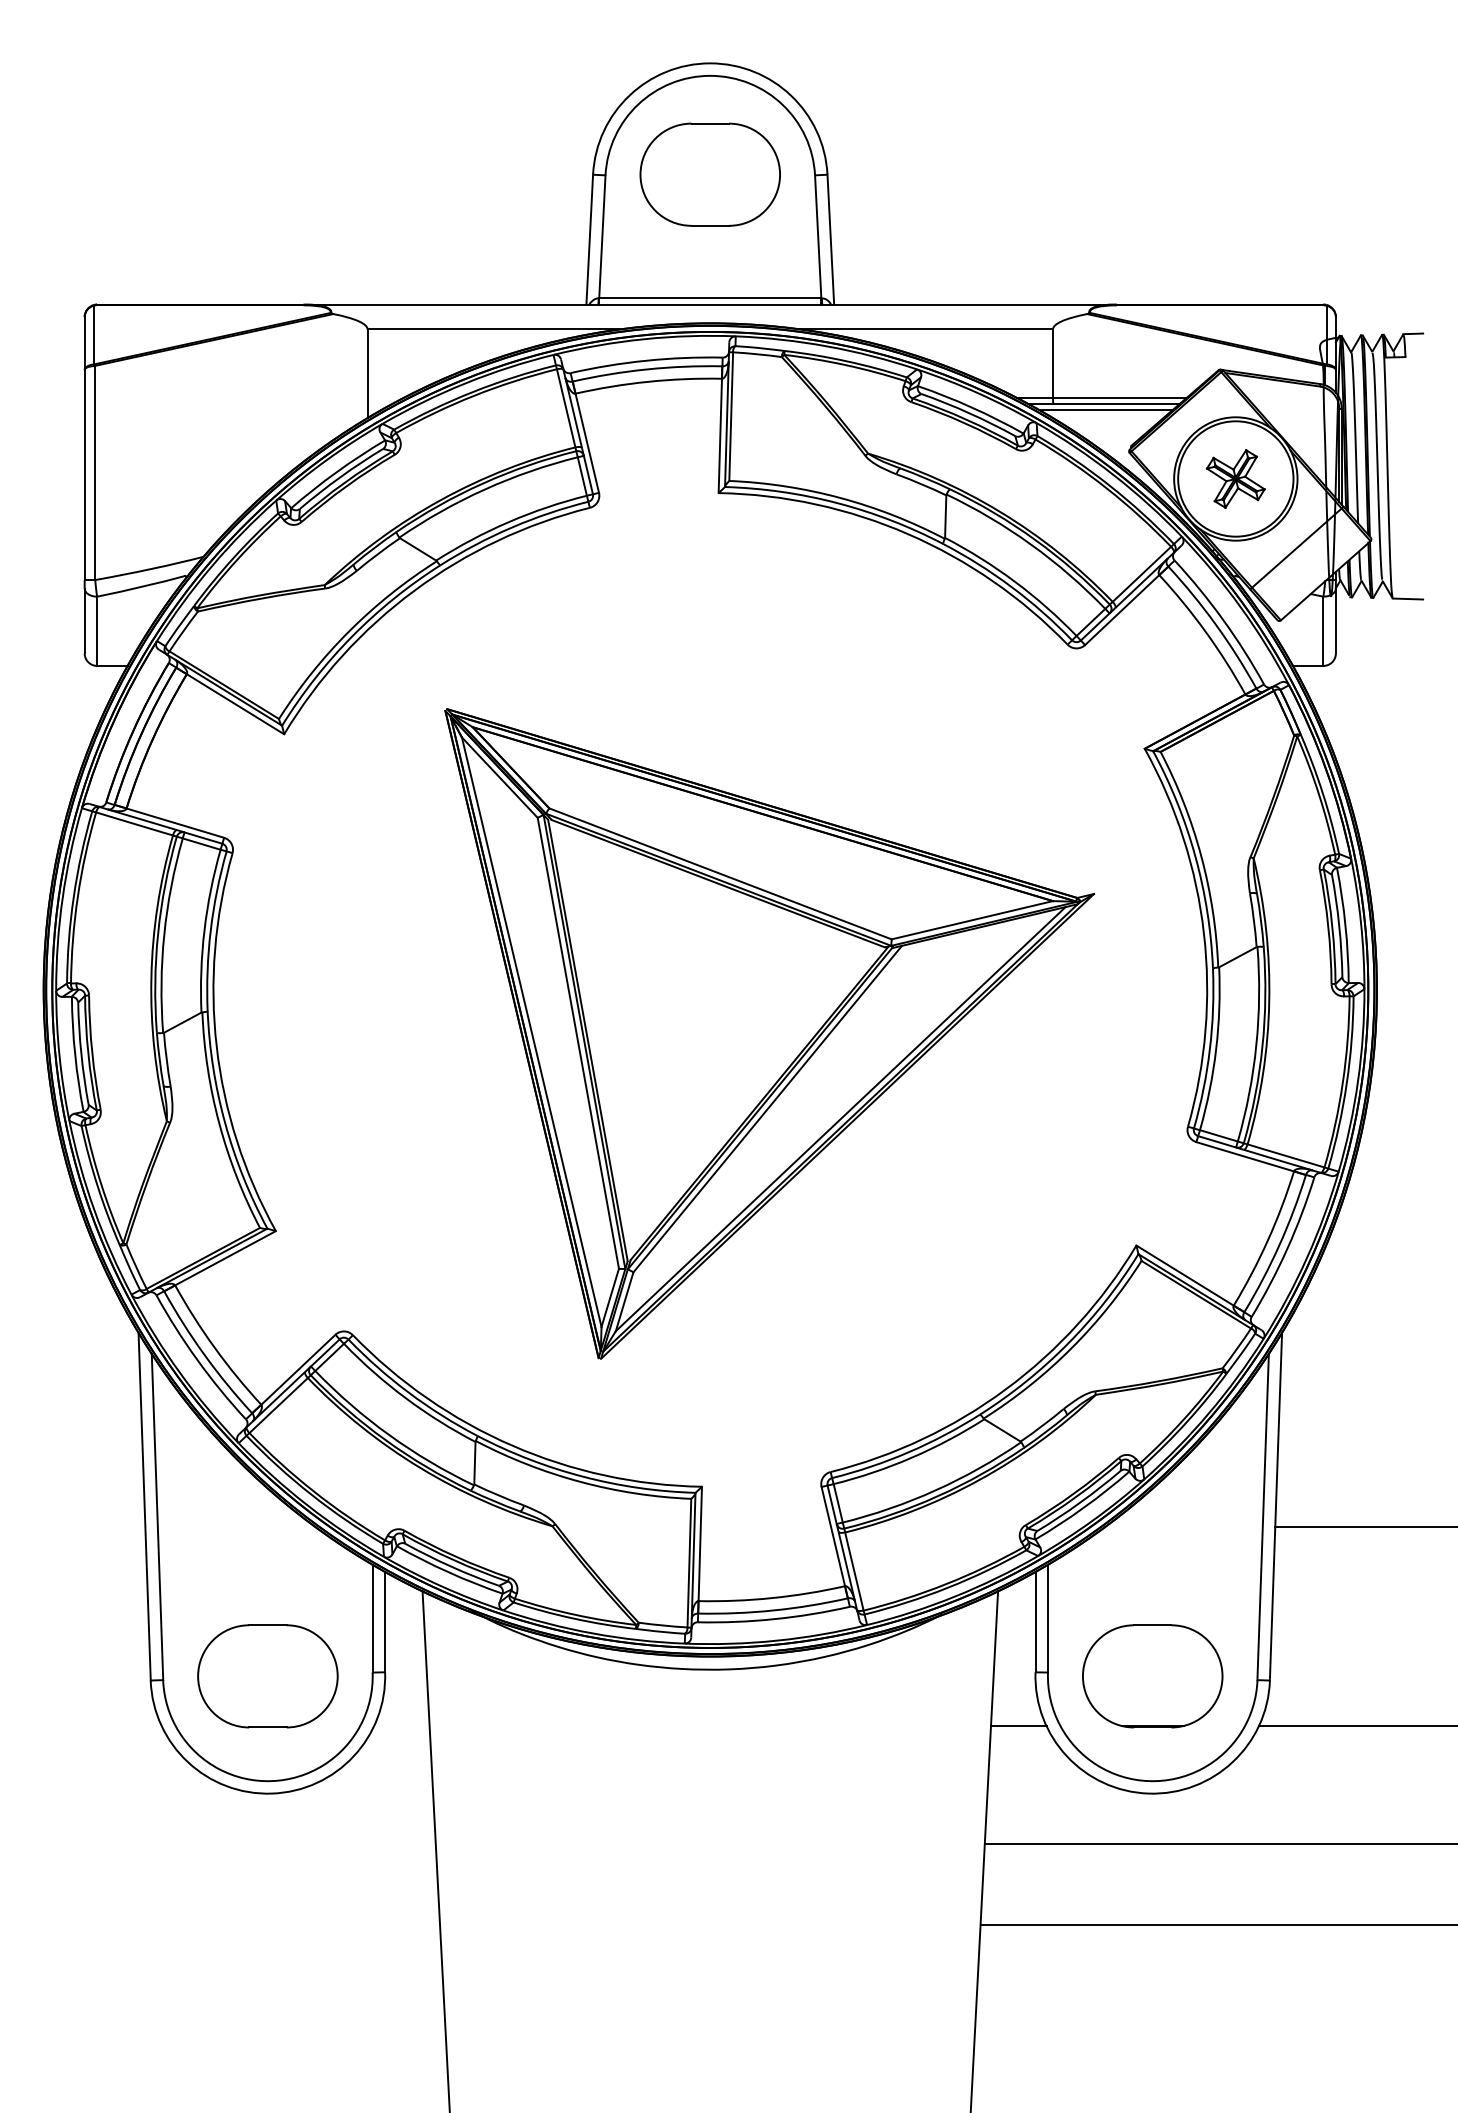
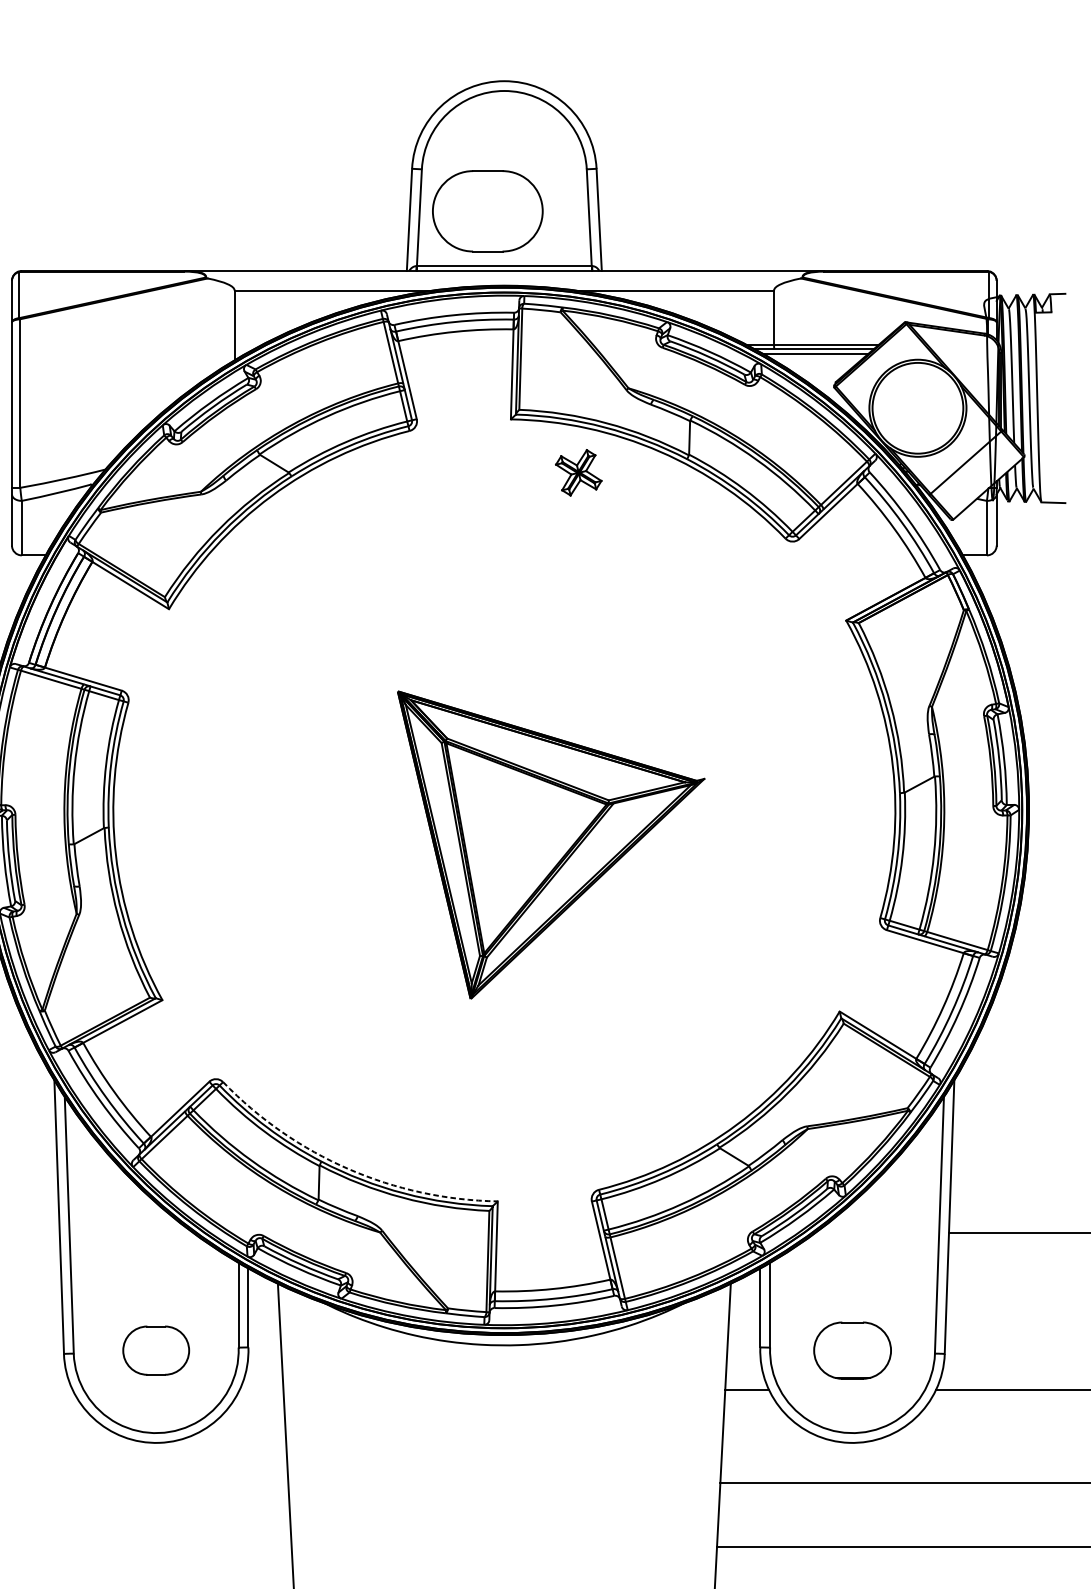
part: (709, 174) -> (487, 211), moved
part: (1235, 478) -> (578, 472), moved
part: (769, 1033) -> (550, 844), size x0.6
arc: (512, 1445) -> (348, 1168), solid -> dashed
part: (267, 1676) -> (155, 1350), size x0.6
part: (1152, 1676) -> (852, 1350), size x0.7

